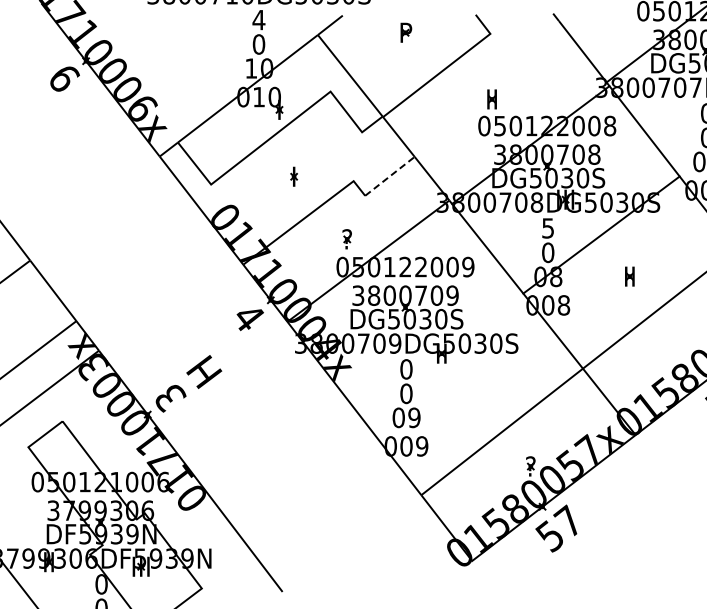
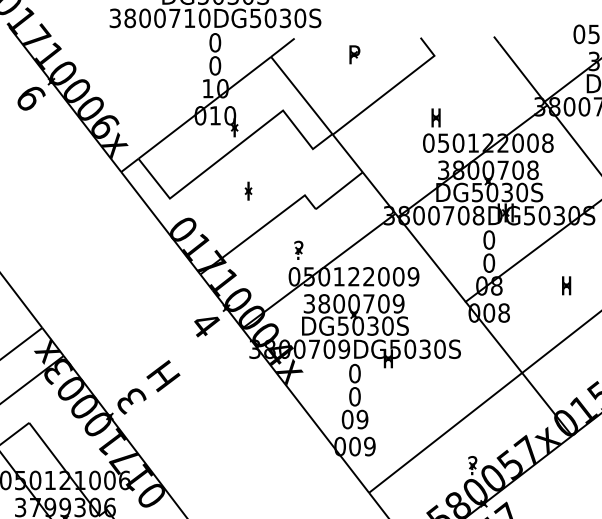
text: (258, 19) -> (214, 42), 4 -> 0
line: (390, 176) -> (339, 190), dashed -> solid
text: (548, 228) -> (489, 240), 5 -> 0

